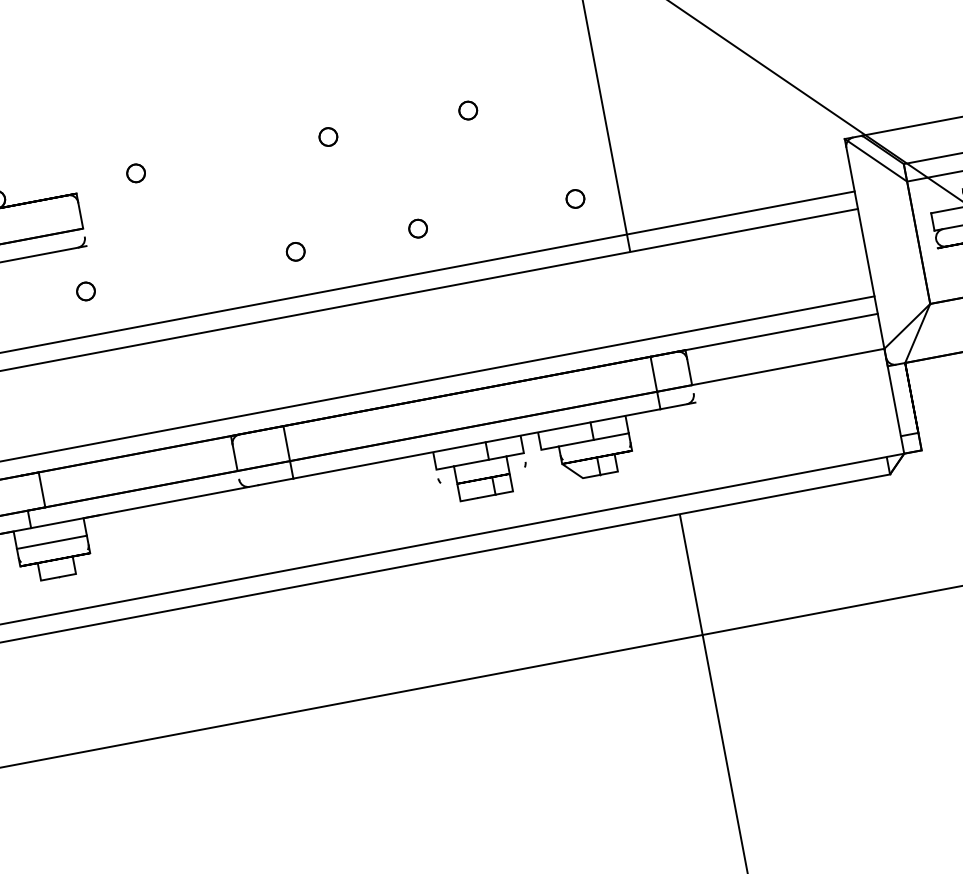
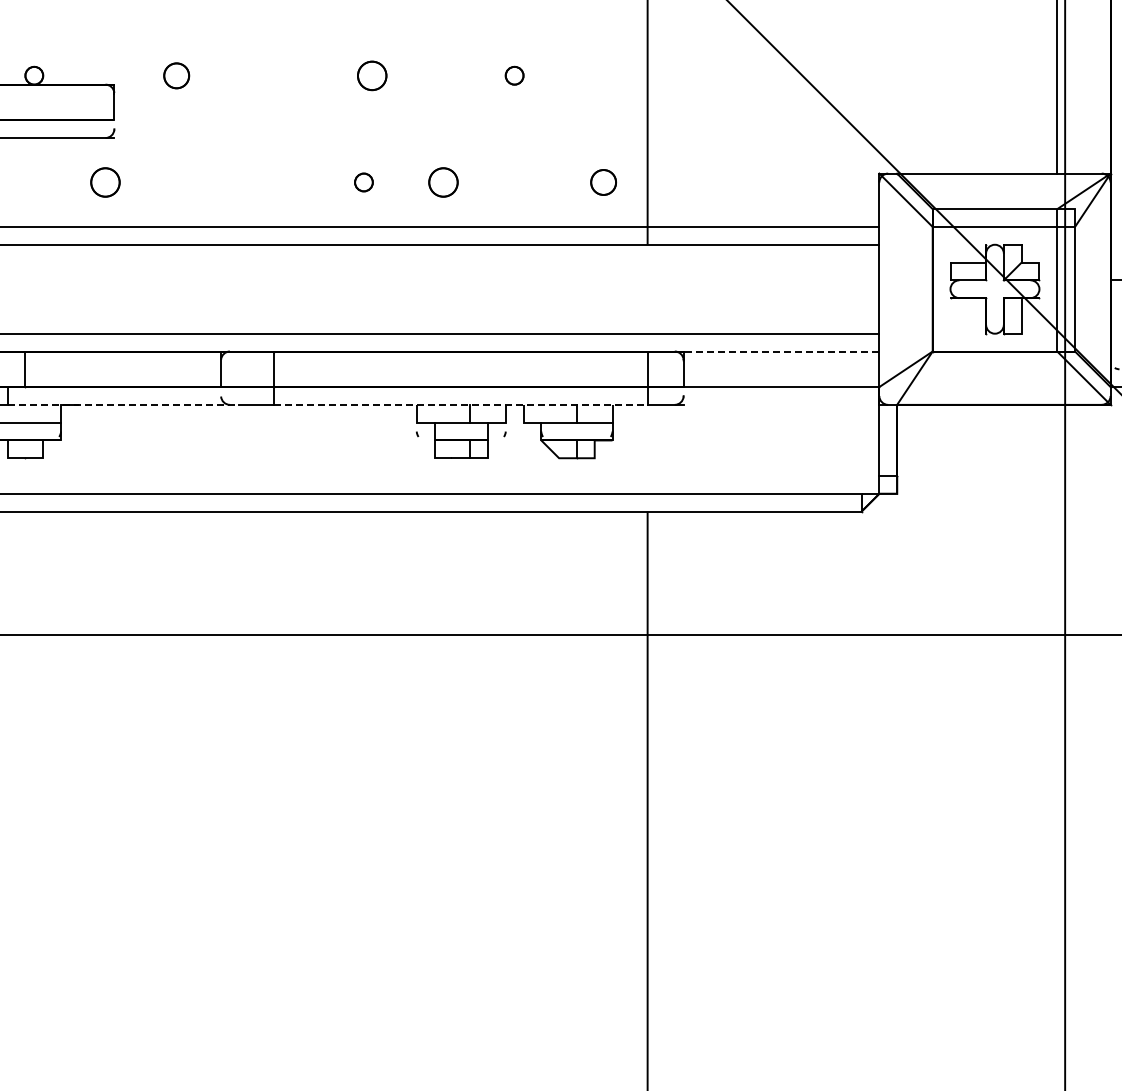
part: (328, 136) -> (372, 75), size x1.6
part: (135, 173) -> (176, 75), size x1.4
part: (575, 199) -> (603, 182), size x1.4
part: (418, 228) -> (443, 182), size x1.6
part: (295, 251) -> (363, 182), moved
part: (86, 291) -> (105, 182), size x1.6
line: (781, 332) -> (781, 351), solid -> dashed
line: (477, 443) -> (461, 404), solid -> dashed
line: (144, 506) -> (123, 404), solid -> dashed

